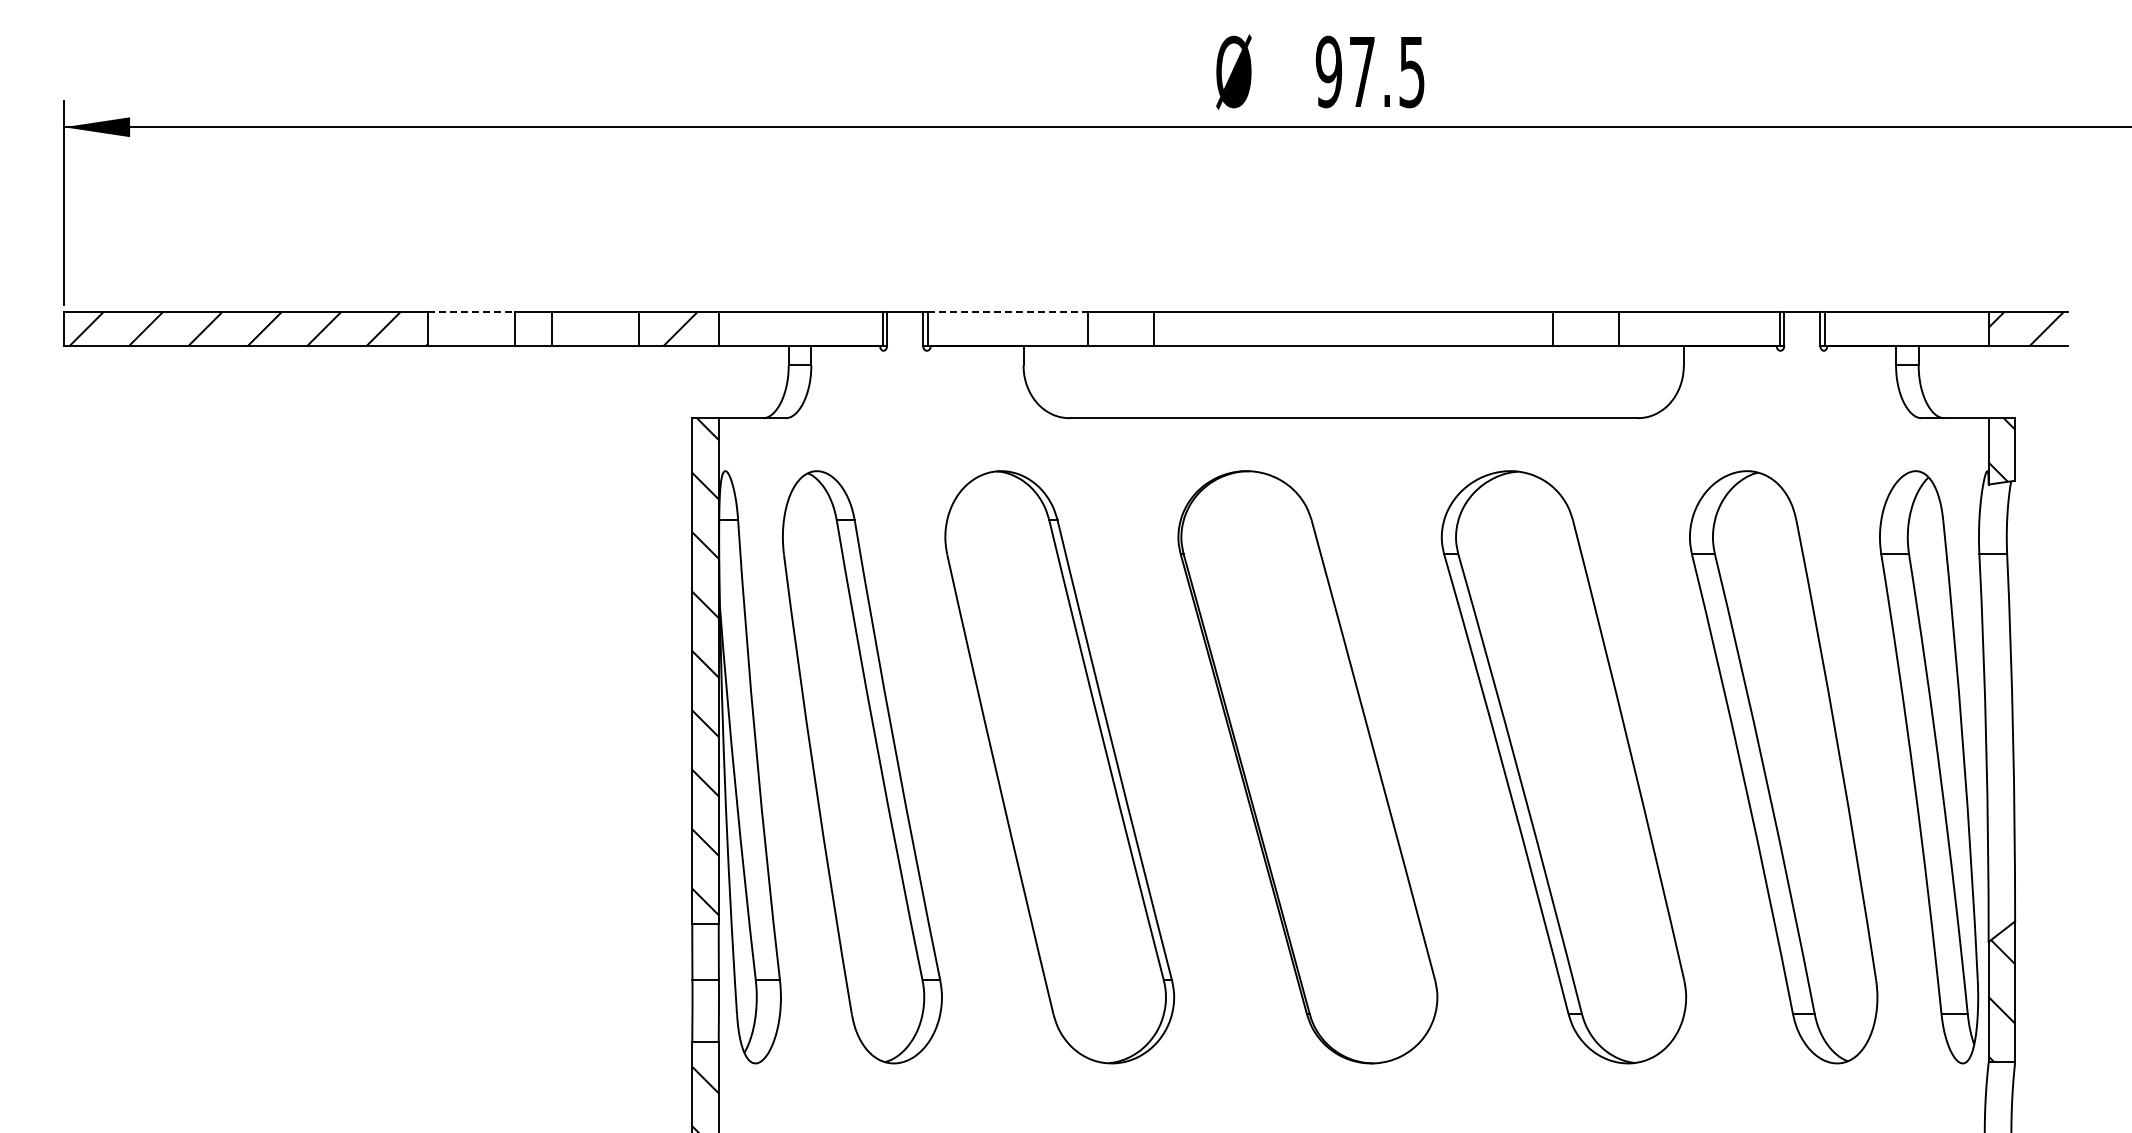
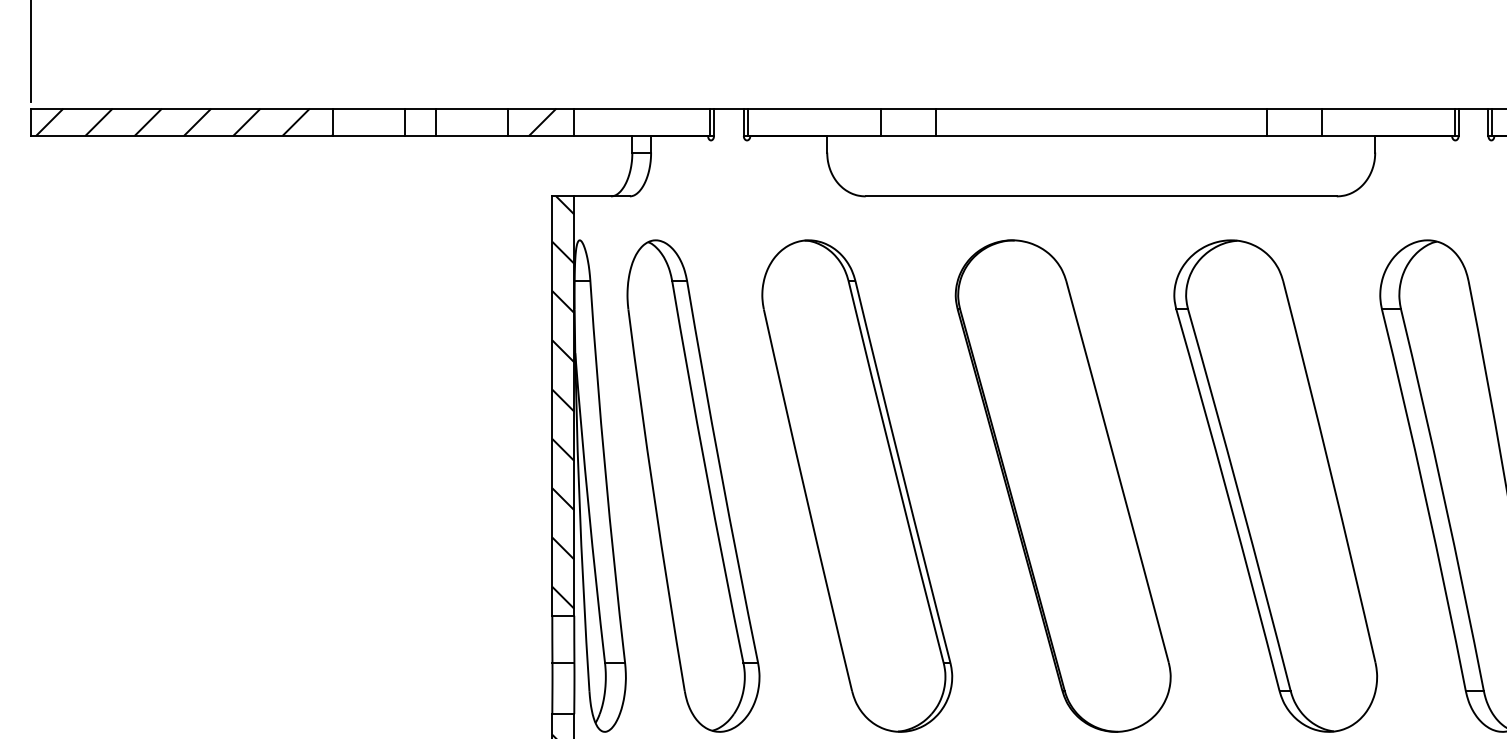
line: (471, 312) -> (369, 108), dashed -> solid
line: (1008, 312) -> (814, 108), dashed -> solid

